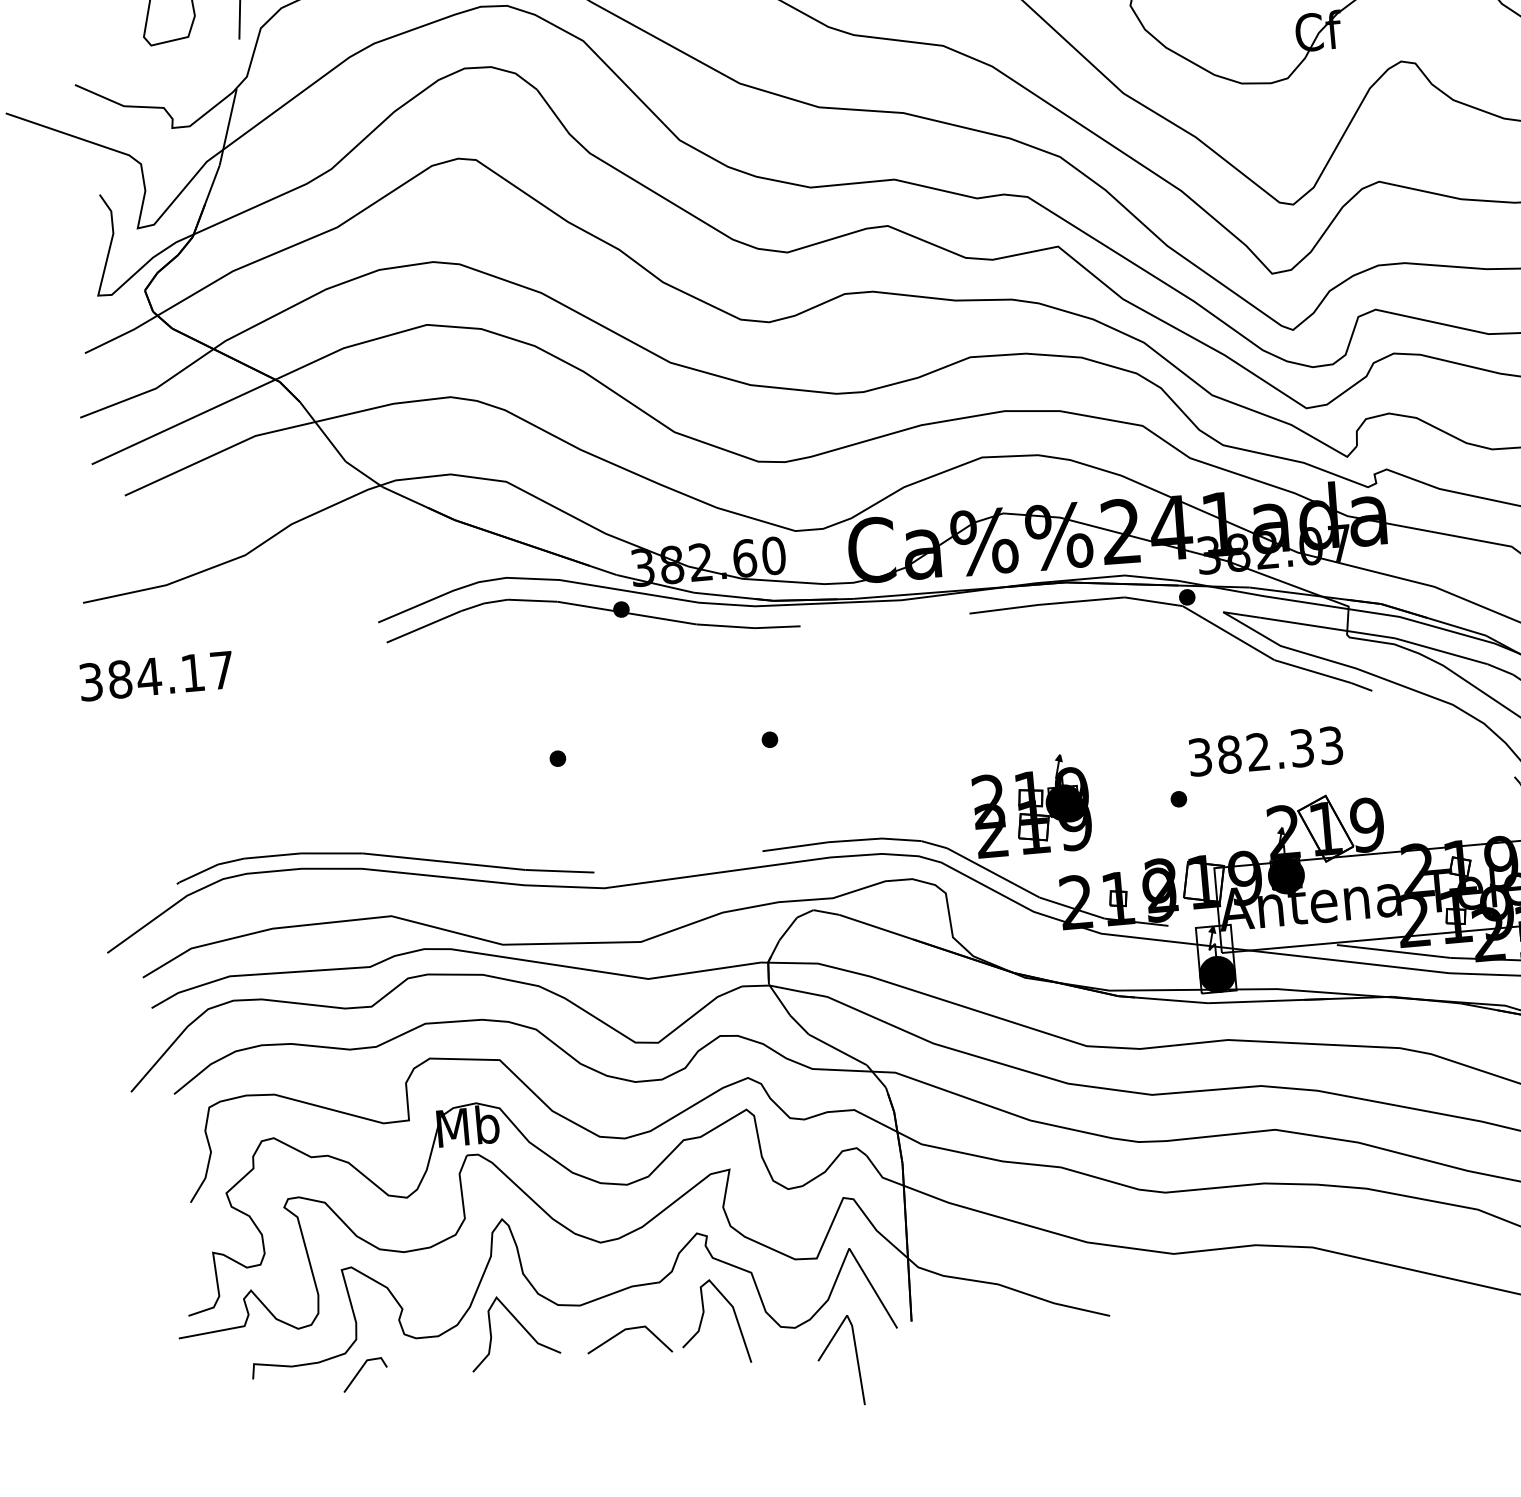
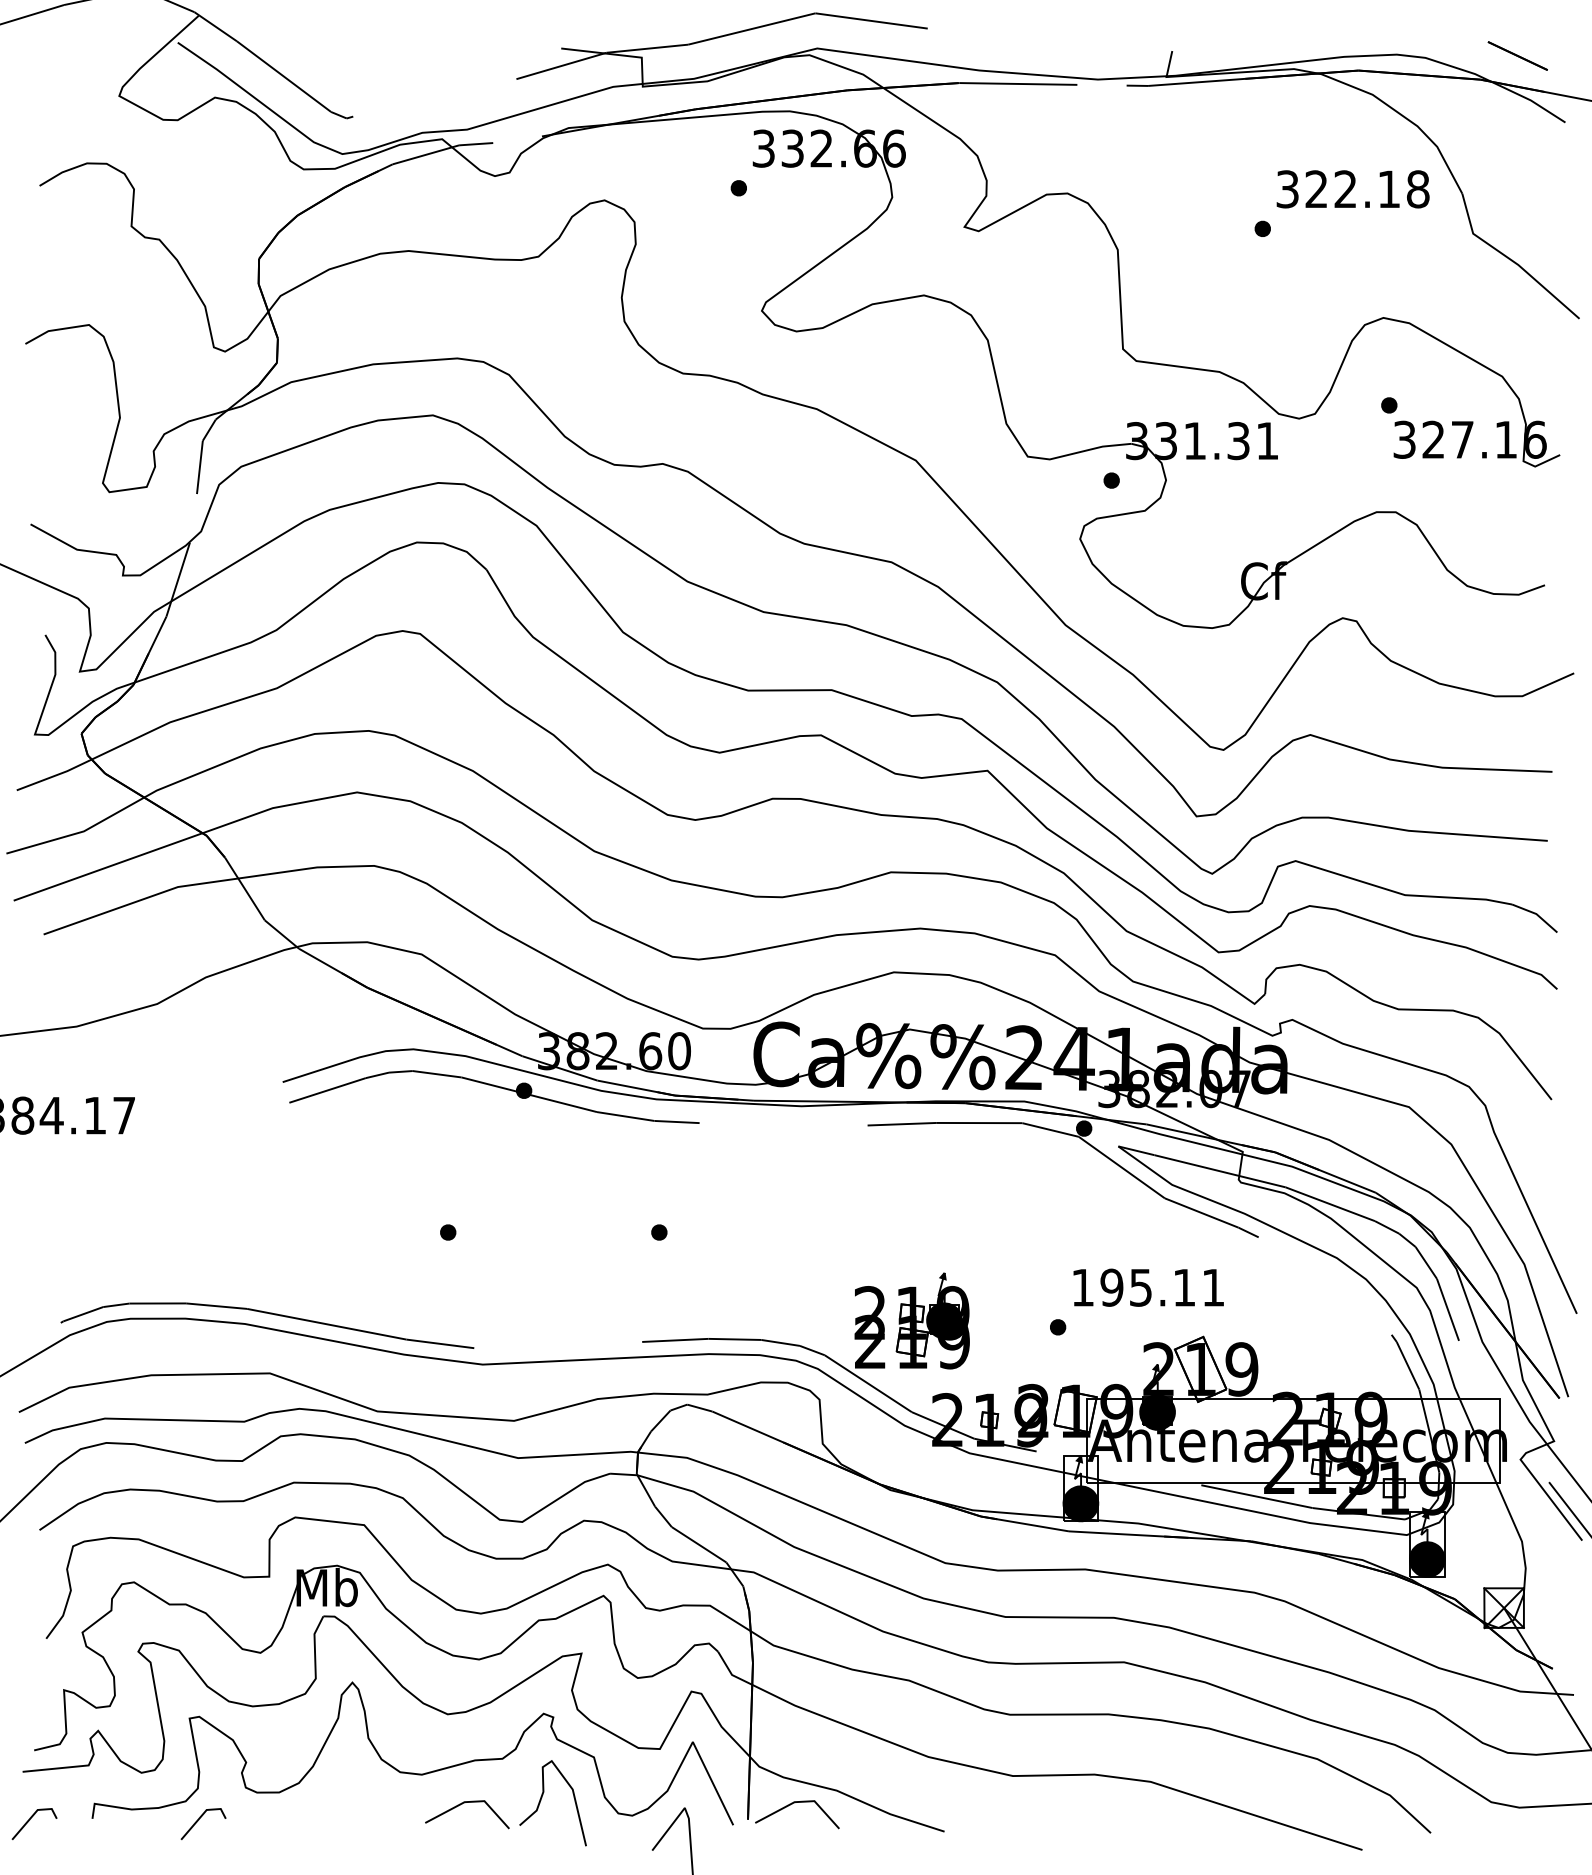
text: (1266, 751) -> (1148, 1287), 382.33 -> 195.11
line: (954, 1302) -> (792, 1804), added
curve: (519, 1324) -> (360, 1788), removed
line: (190, 1387) -> (29, 1821), added

